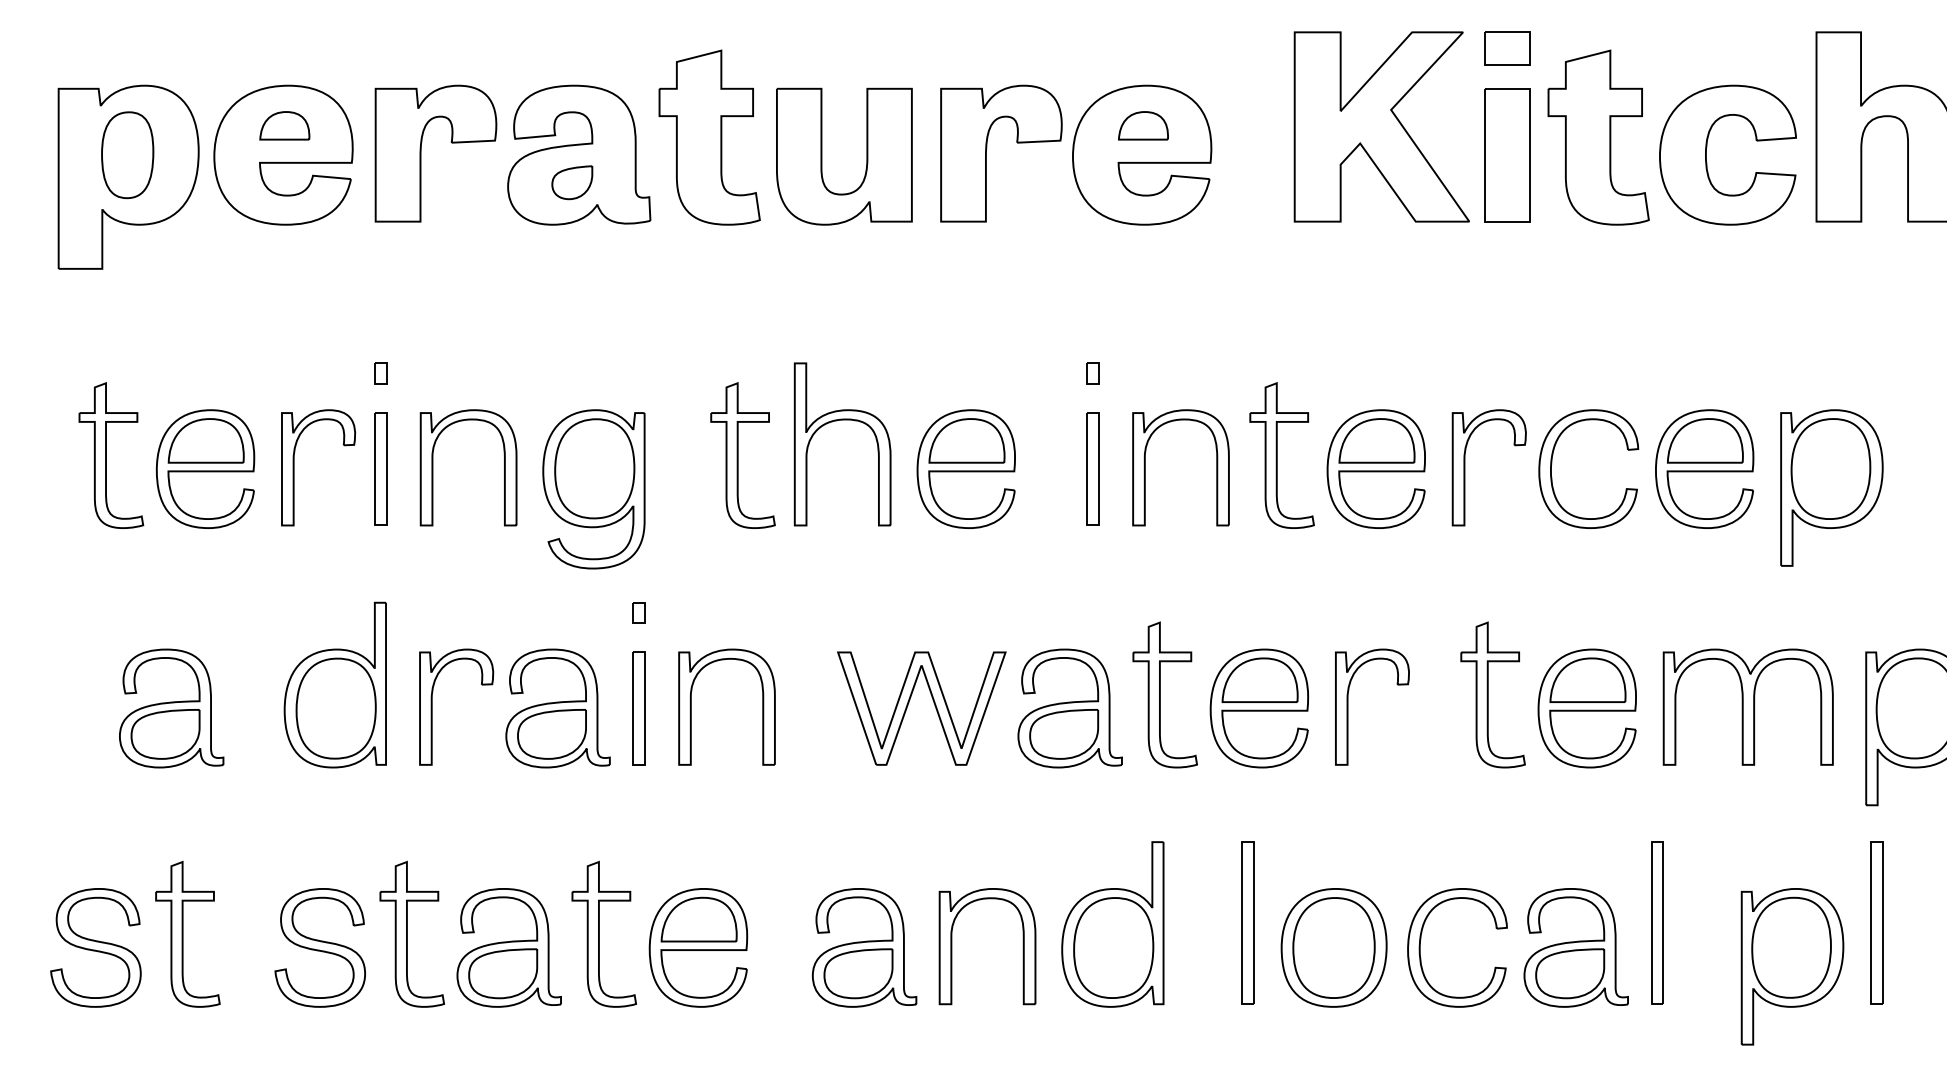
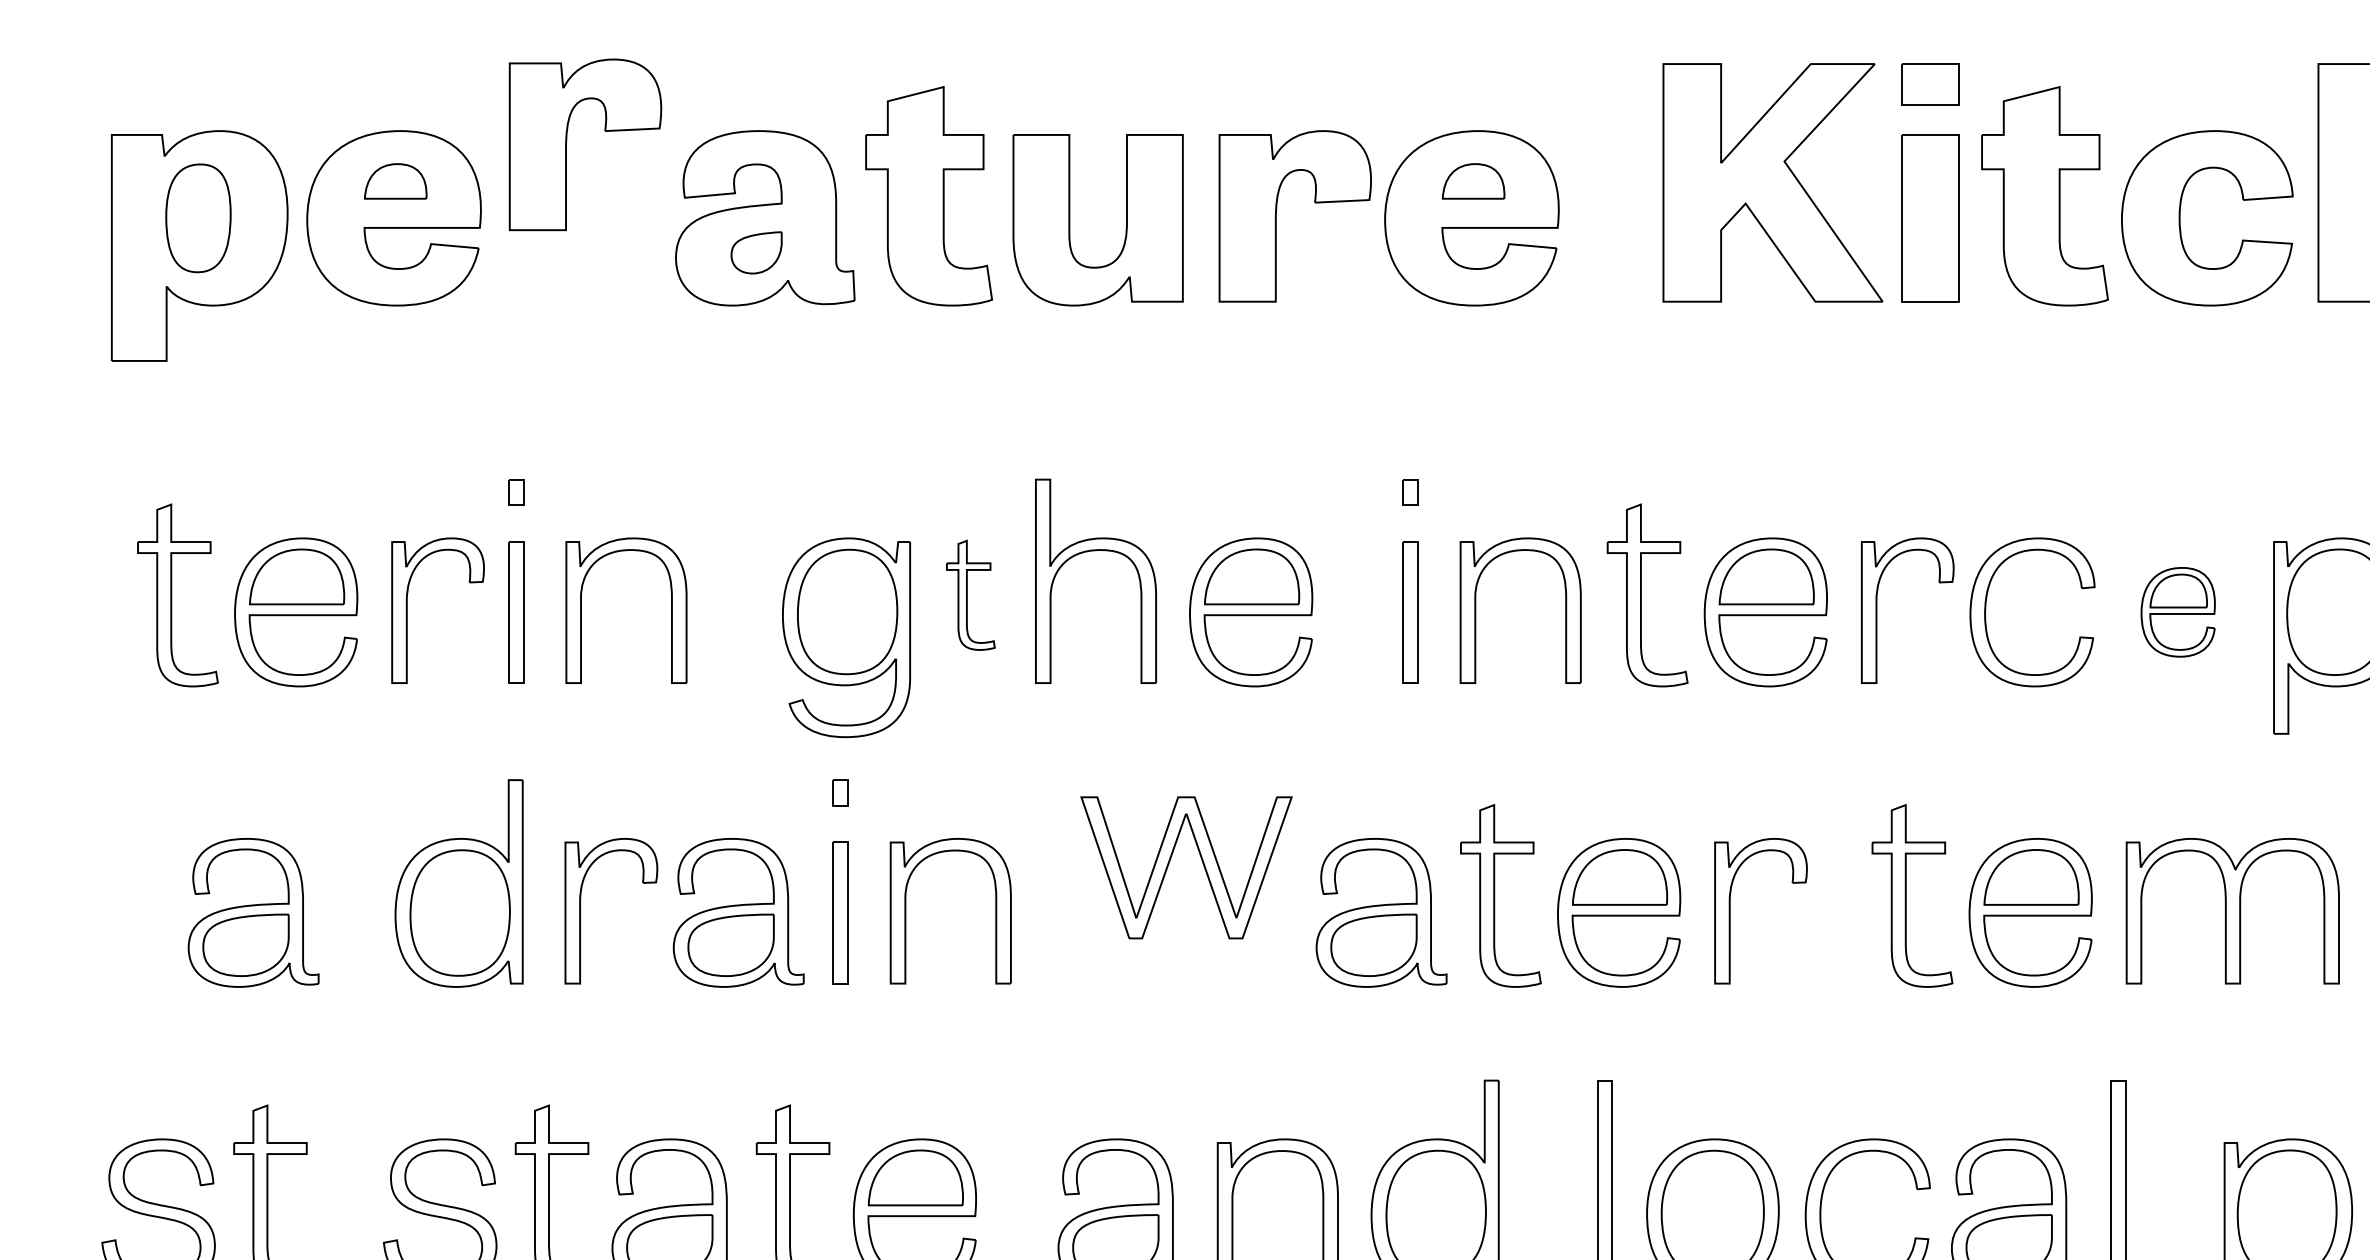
part: (421, 153) -> (567, 144), moved
part: (742, 455) -> (970, 595), size x0.6
part: (1704, 468) -> (2177, 611), size x0.6
part: (593, 489) -> (845, 637), moved
part: (933, 703) -> (1201, 861), moved

